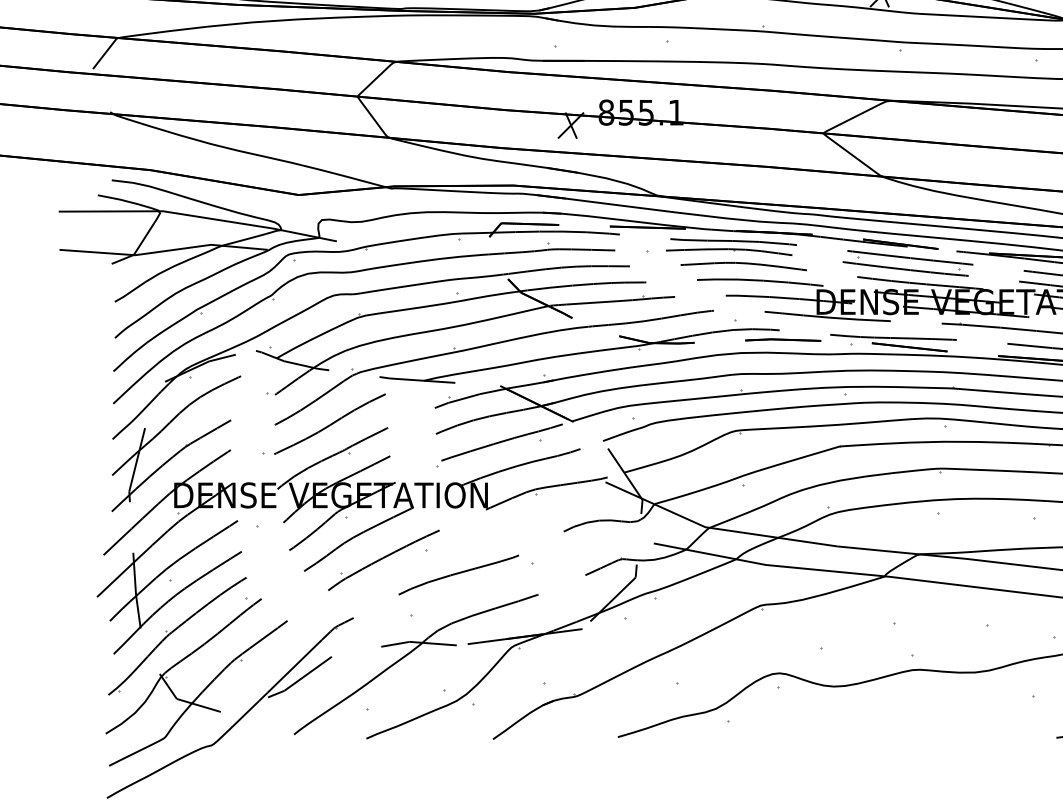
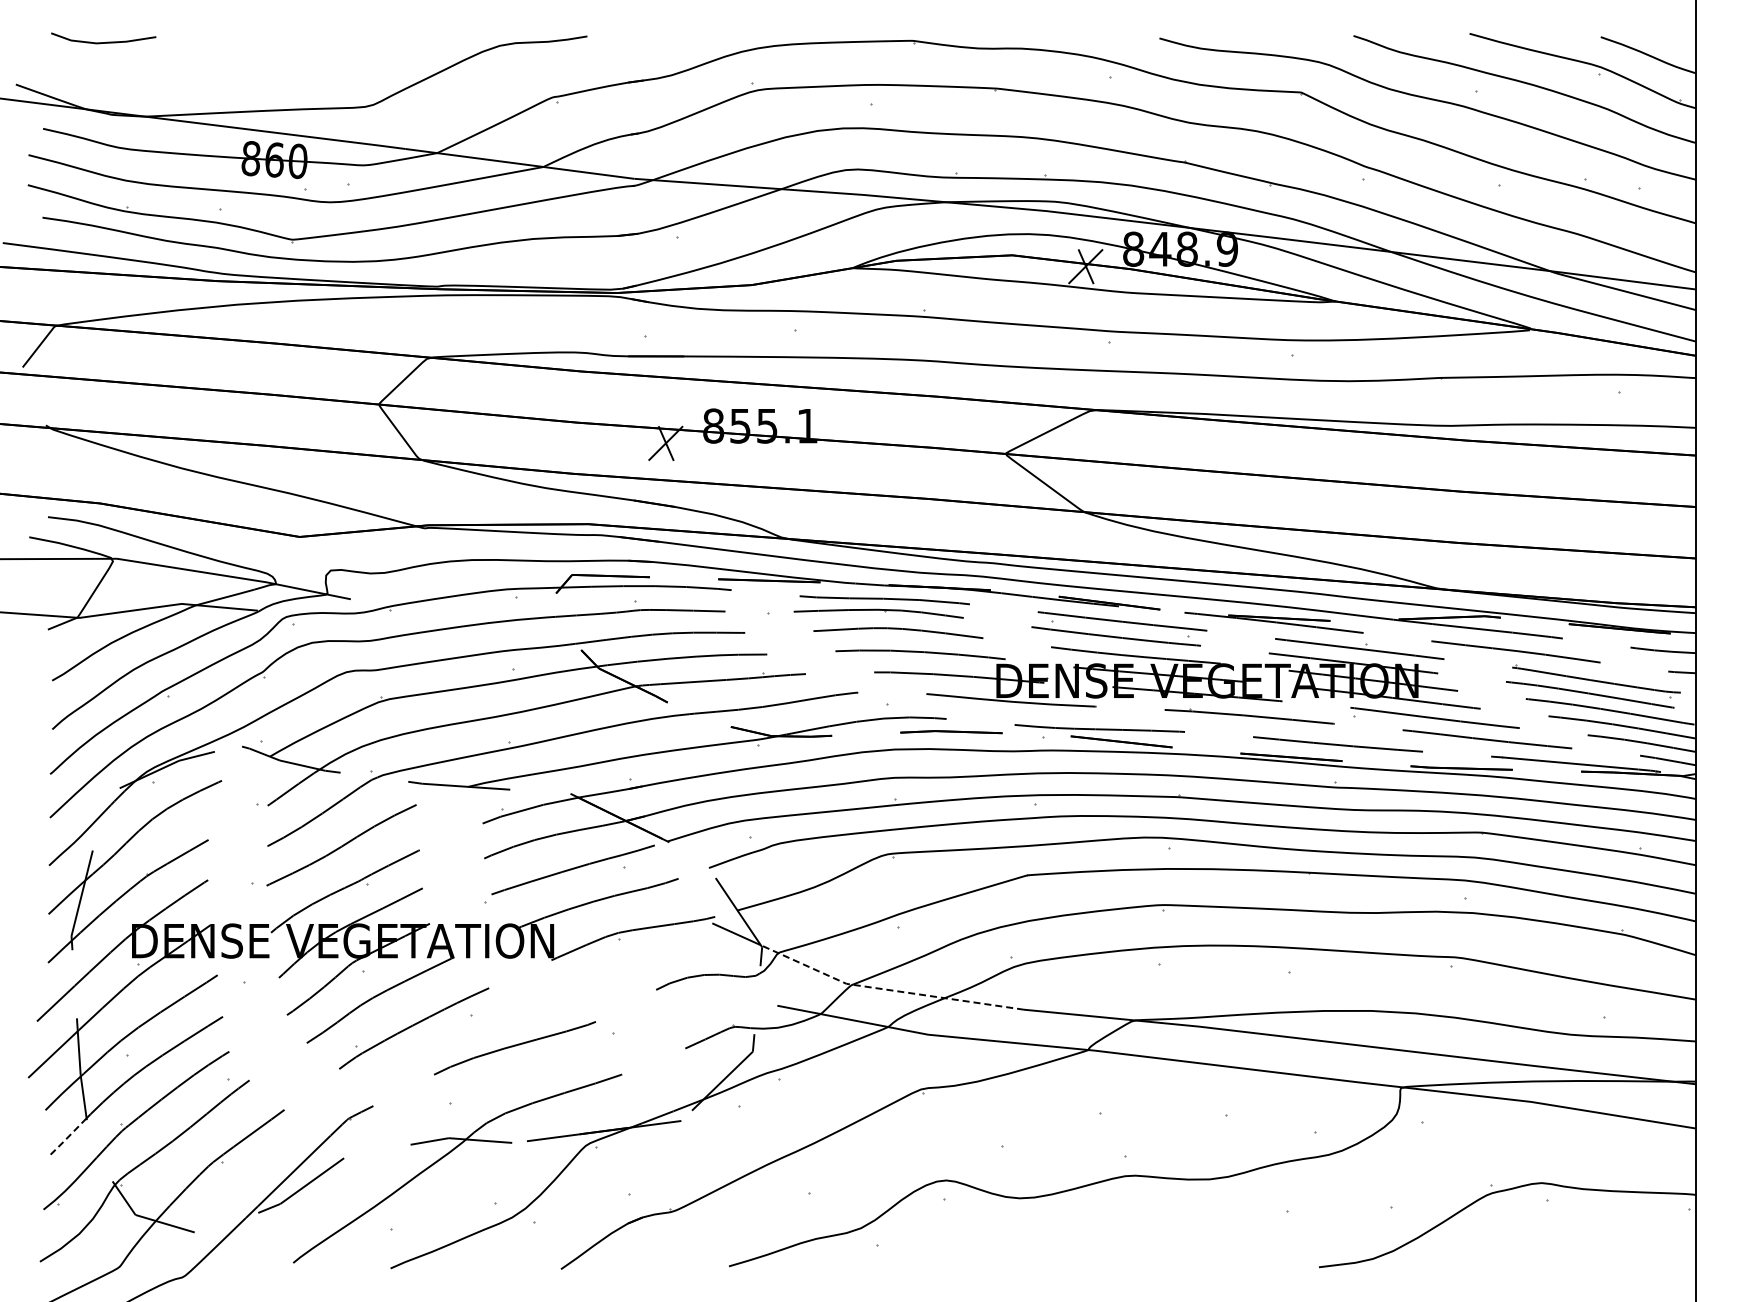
line: (736, 531) -> (888, 989), solid -> dashed
line: (127, 641) -> (68, 1137), solid -> dashed

